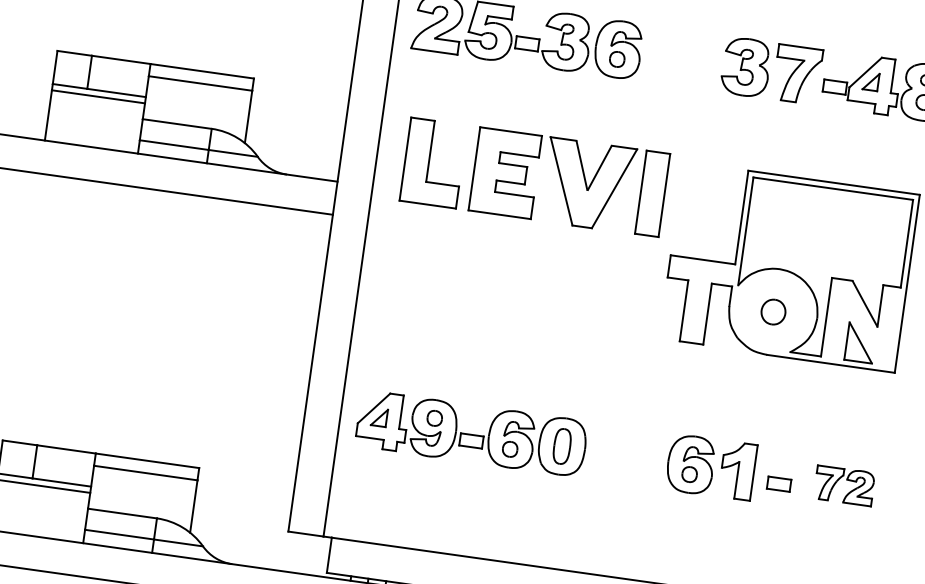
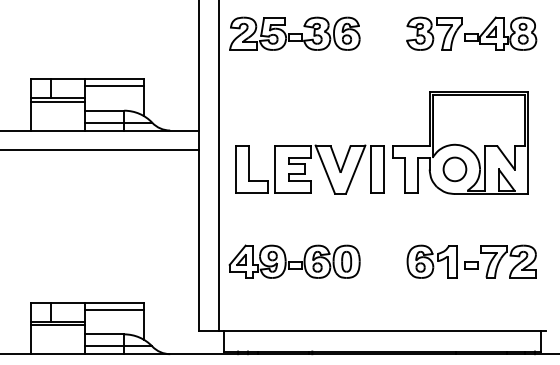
part: (534, 177) -> (309, 169), moved
part: (772, 312) -> (454, 169), size x1.67
part: (844, 485) -> (508, 261), size x1.67

